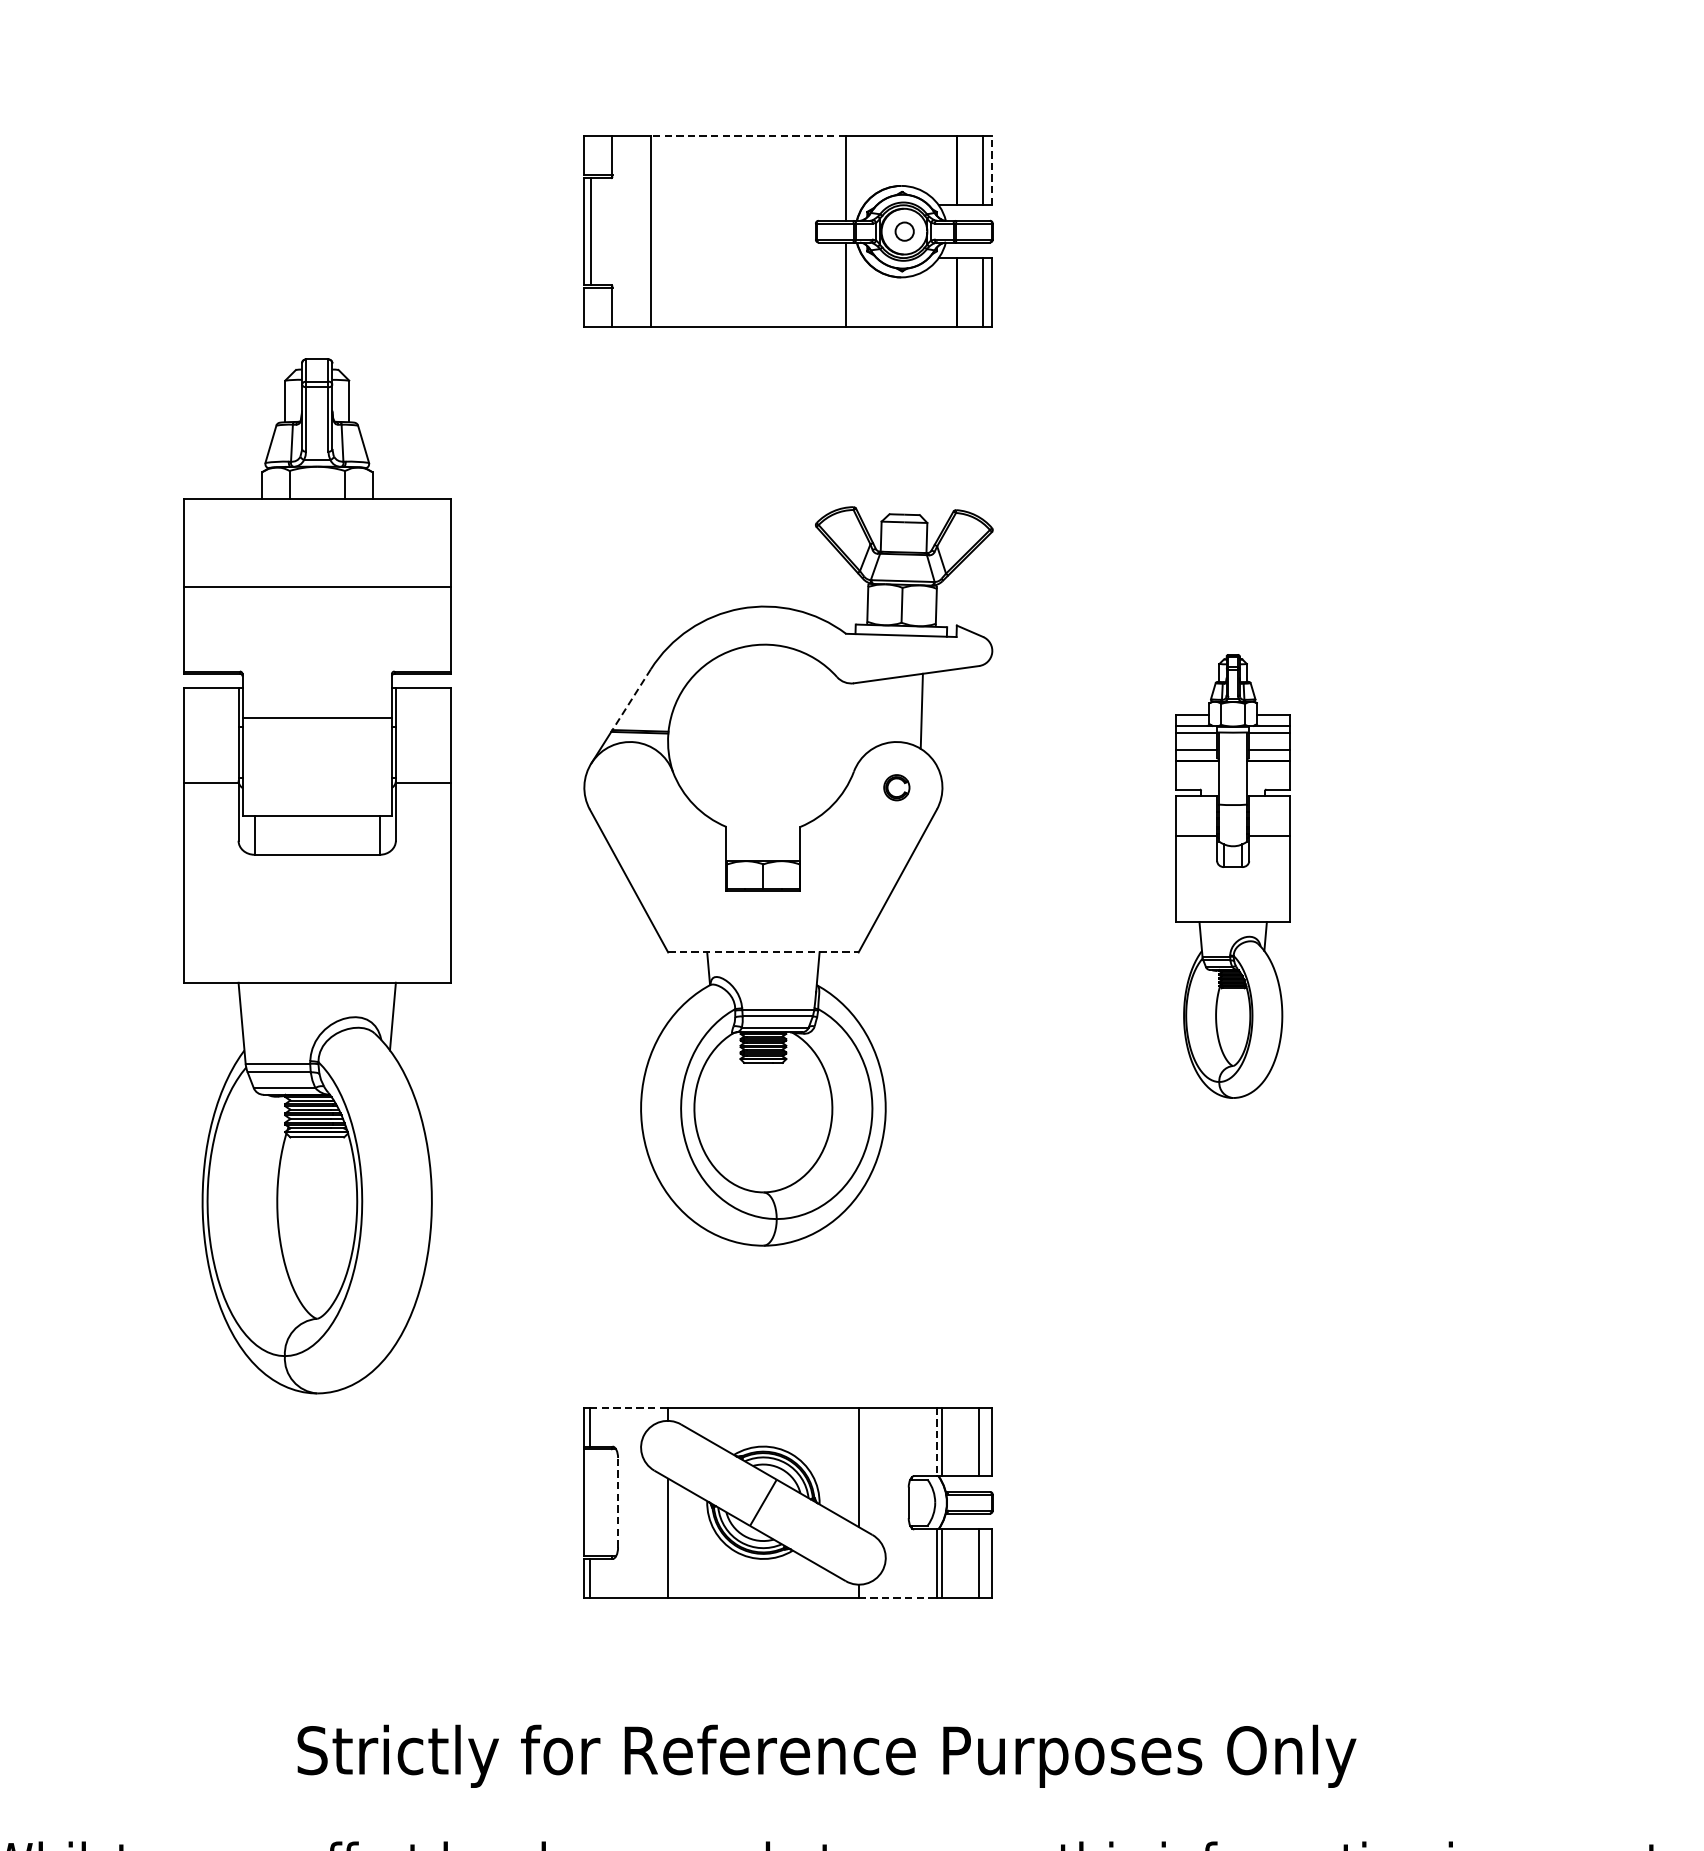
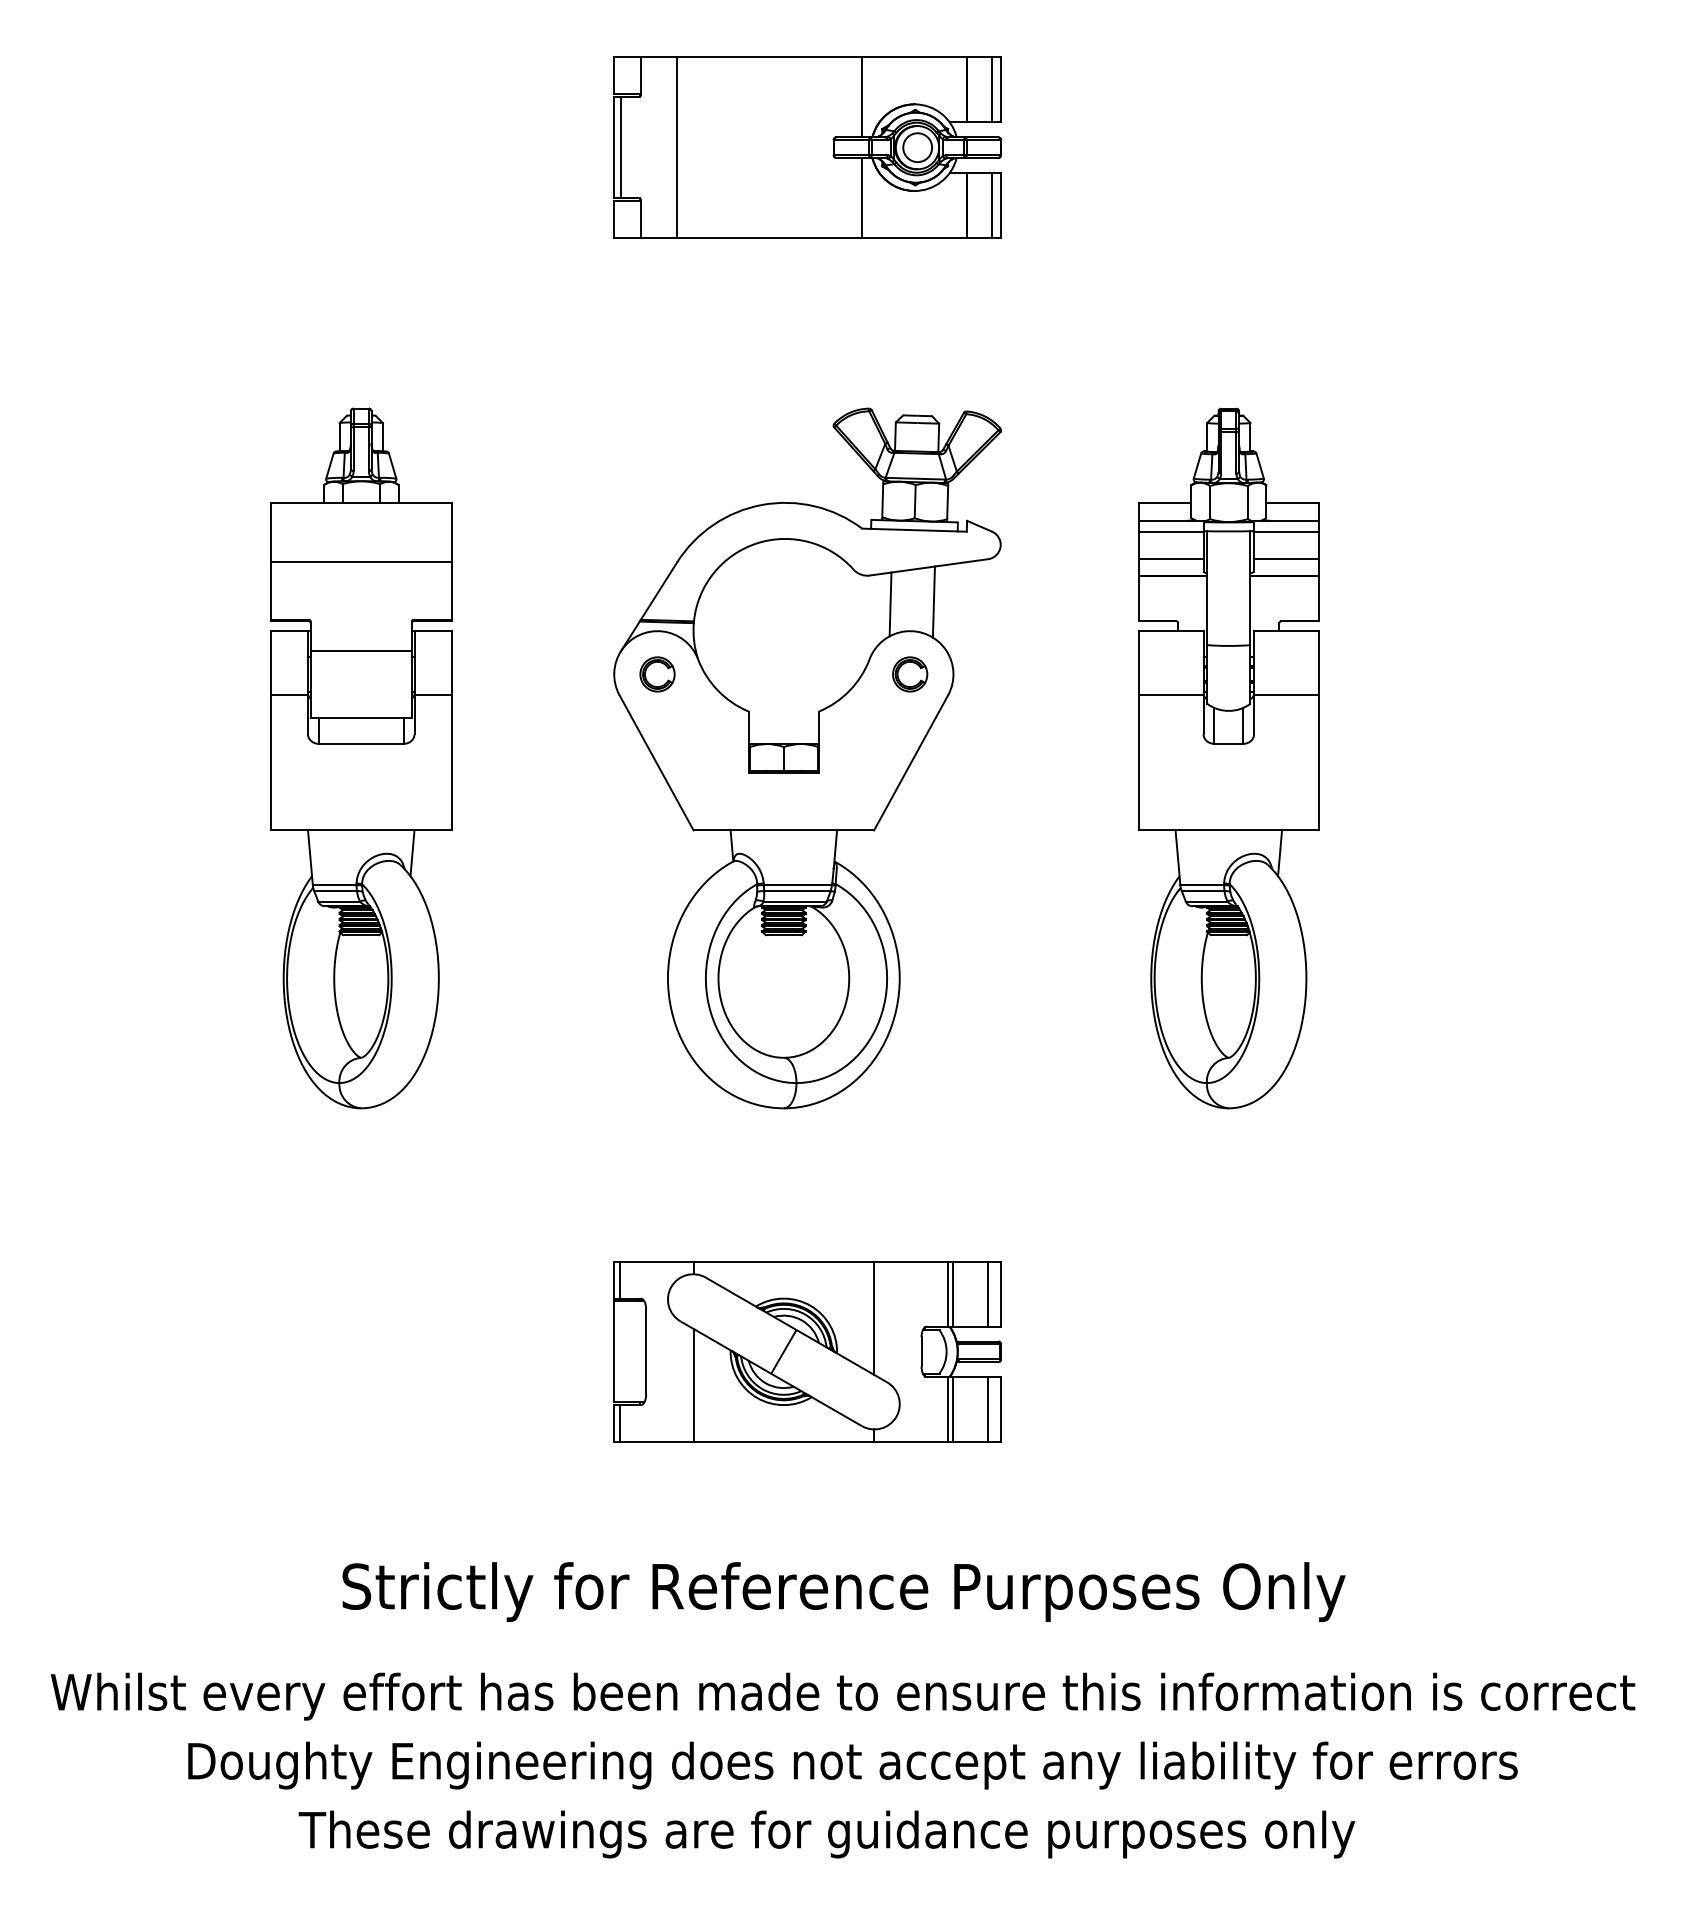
line: (748, 136) -> (769, 57), dashed -> solid
line: (992, 170) -> (1000, 89), dashed -> solid
circle: (904, 231) -> (917, 147), size x1.67
line: (631, 700) -> (658, 591), dashed -> solid
line: (875, 713) -> (890, 604), added
part: (630, 787) -> (657, 674), added
part: (897, 787) -> (910, 674), size x1.43
part: (317, 876) -> (361, 758), size x0.71
part: (1232, 876) -> (1228, 758), size x1.67
line: (764, 952) -> (784, 830), dashed -> solid
line: (630, 1407) -> (657, 1261), dashed -> solid
line: (937, 1442) -> (948, 1294), dashed -> solid
line: (618, 1502) -> (646, 1351), dashed -> solid
line: (898, 1598) -> (911, 1442), dashed -> solid

